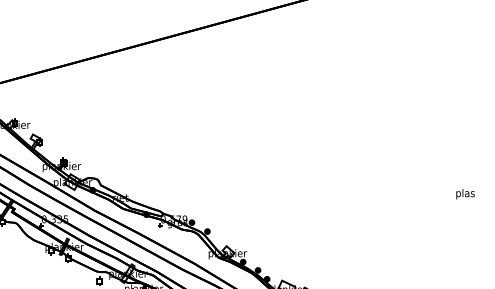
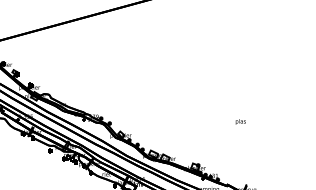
text: (464, 193) -> (240, 121), moved

